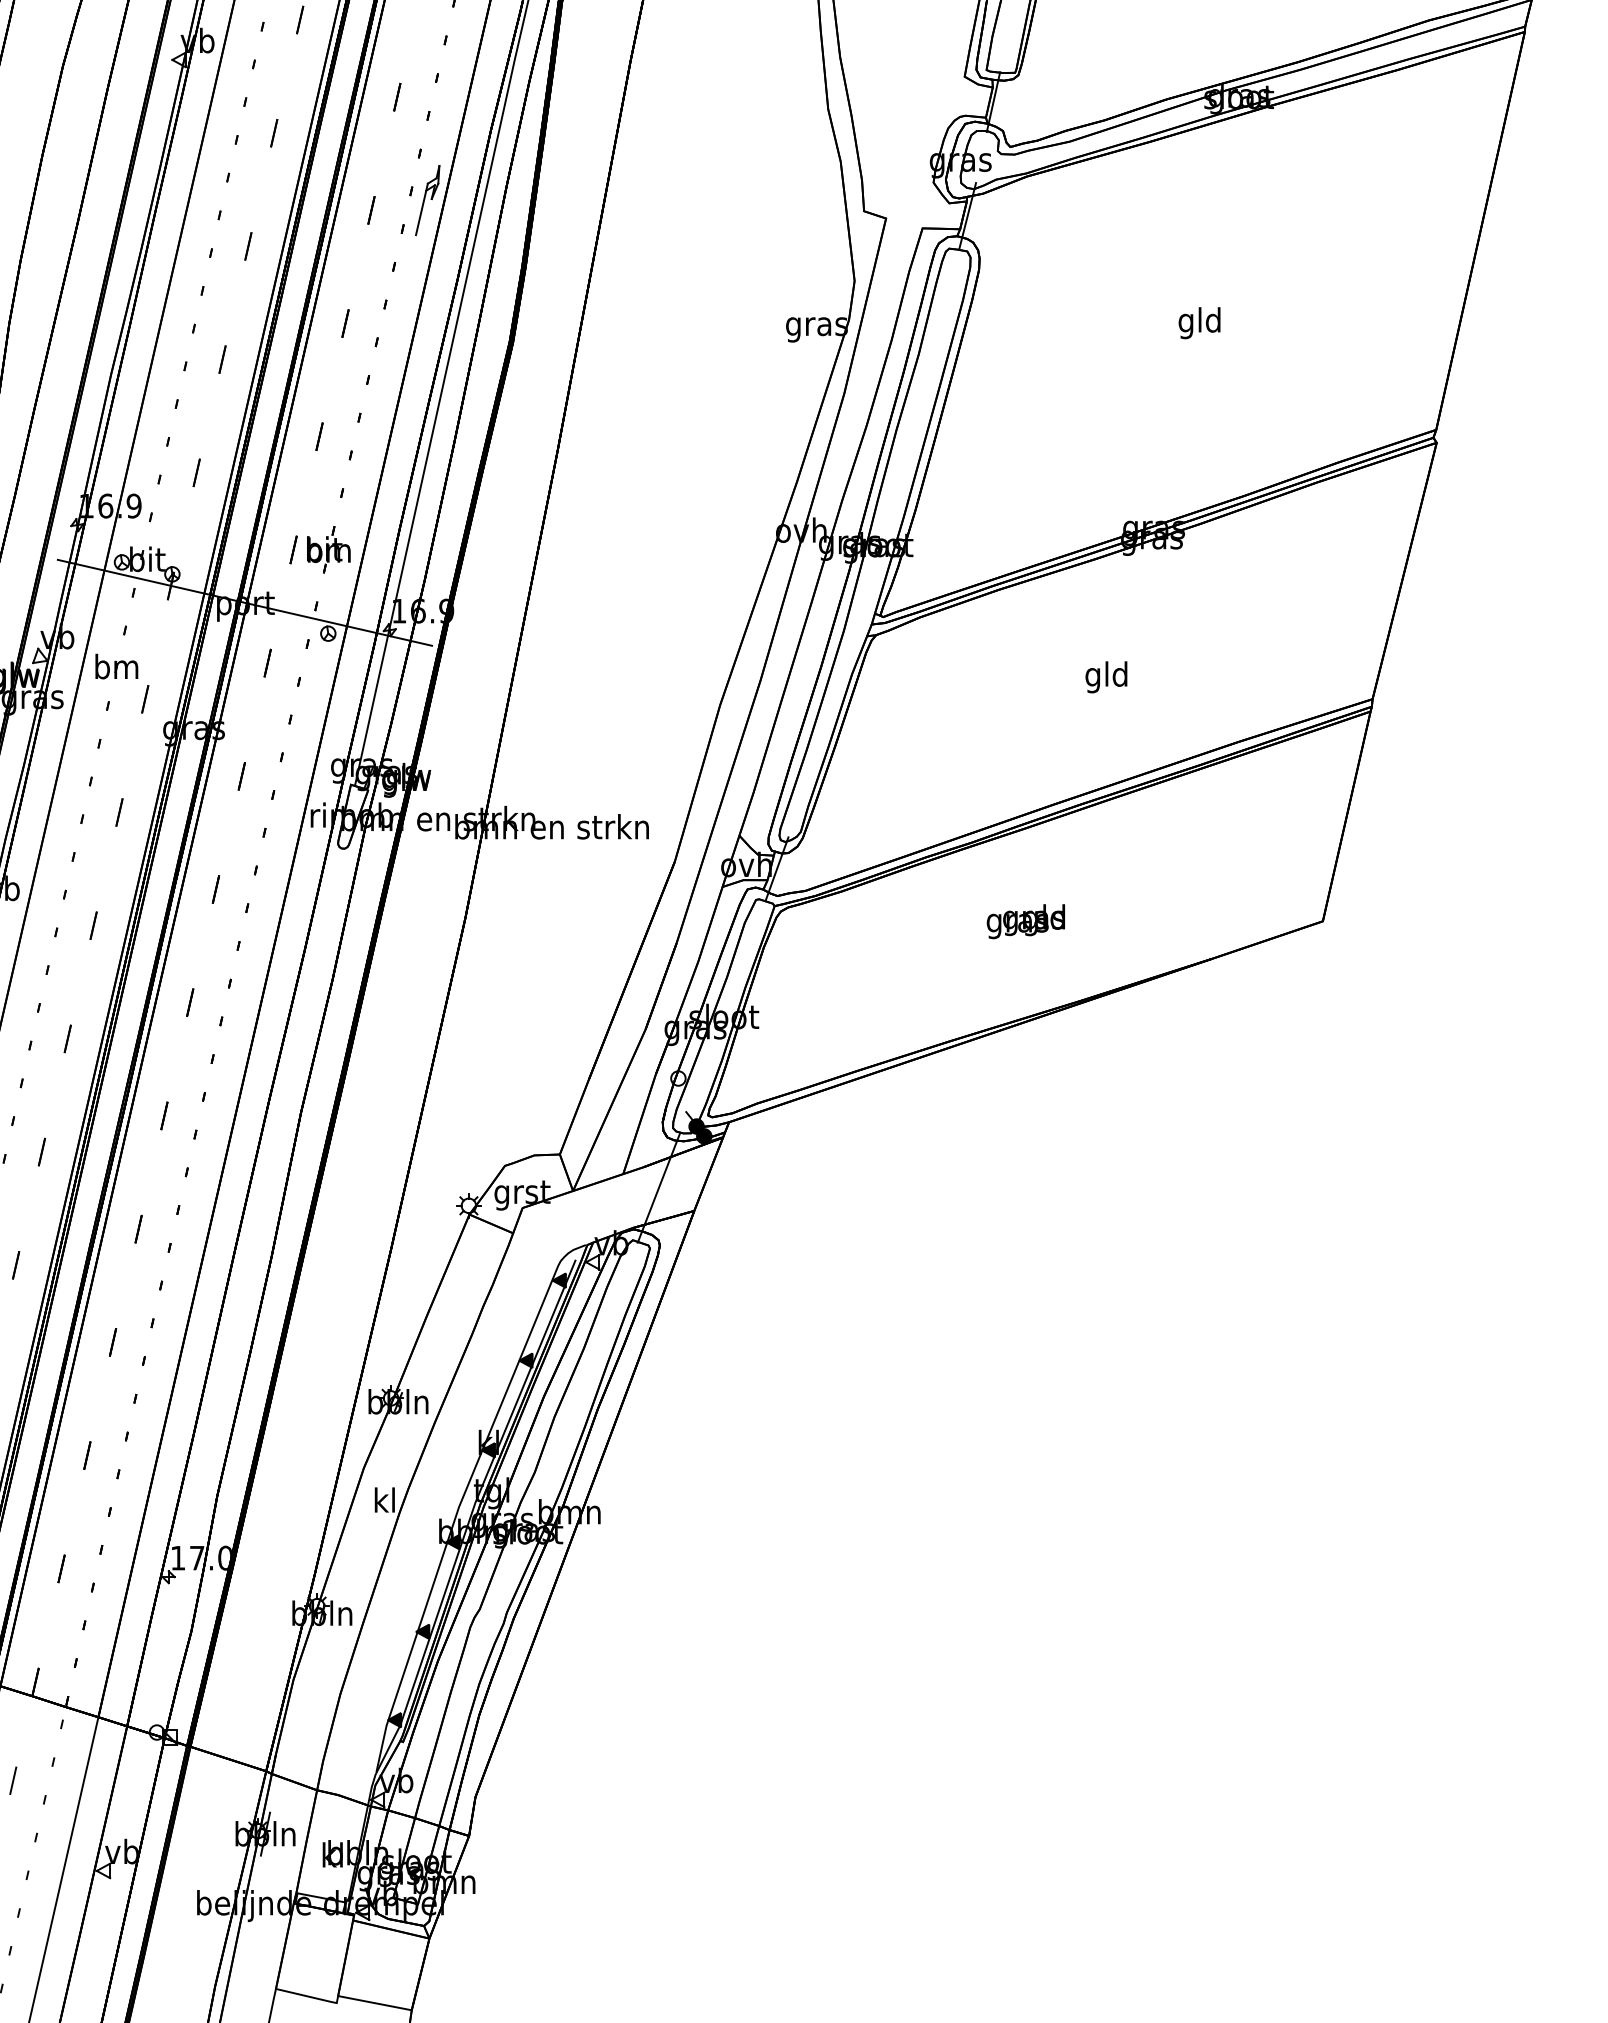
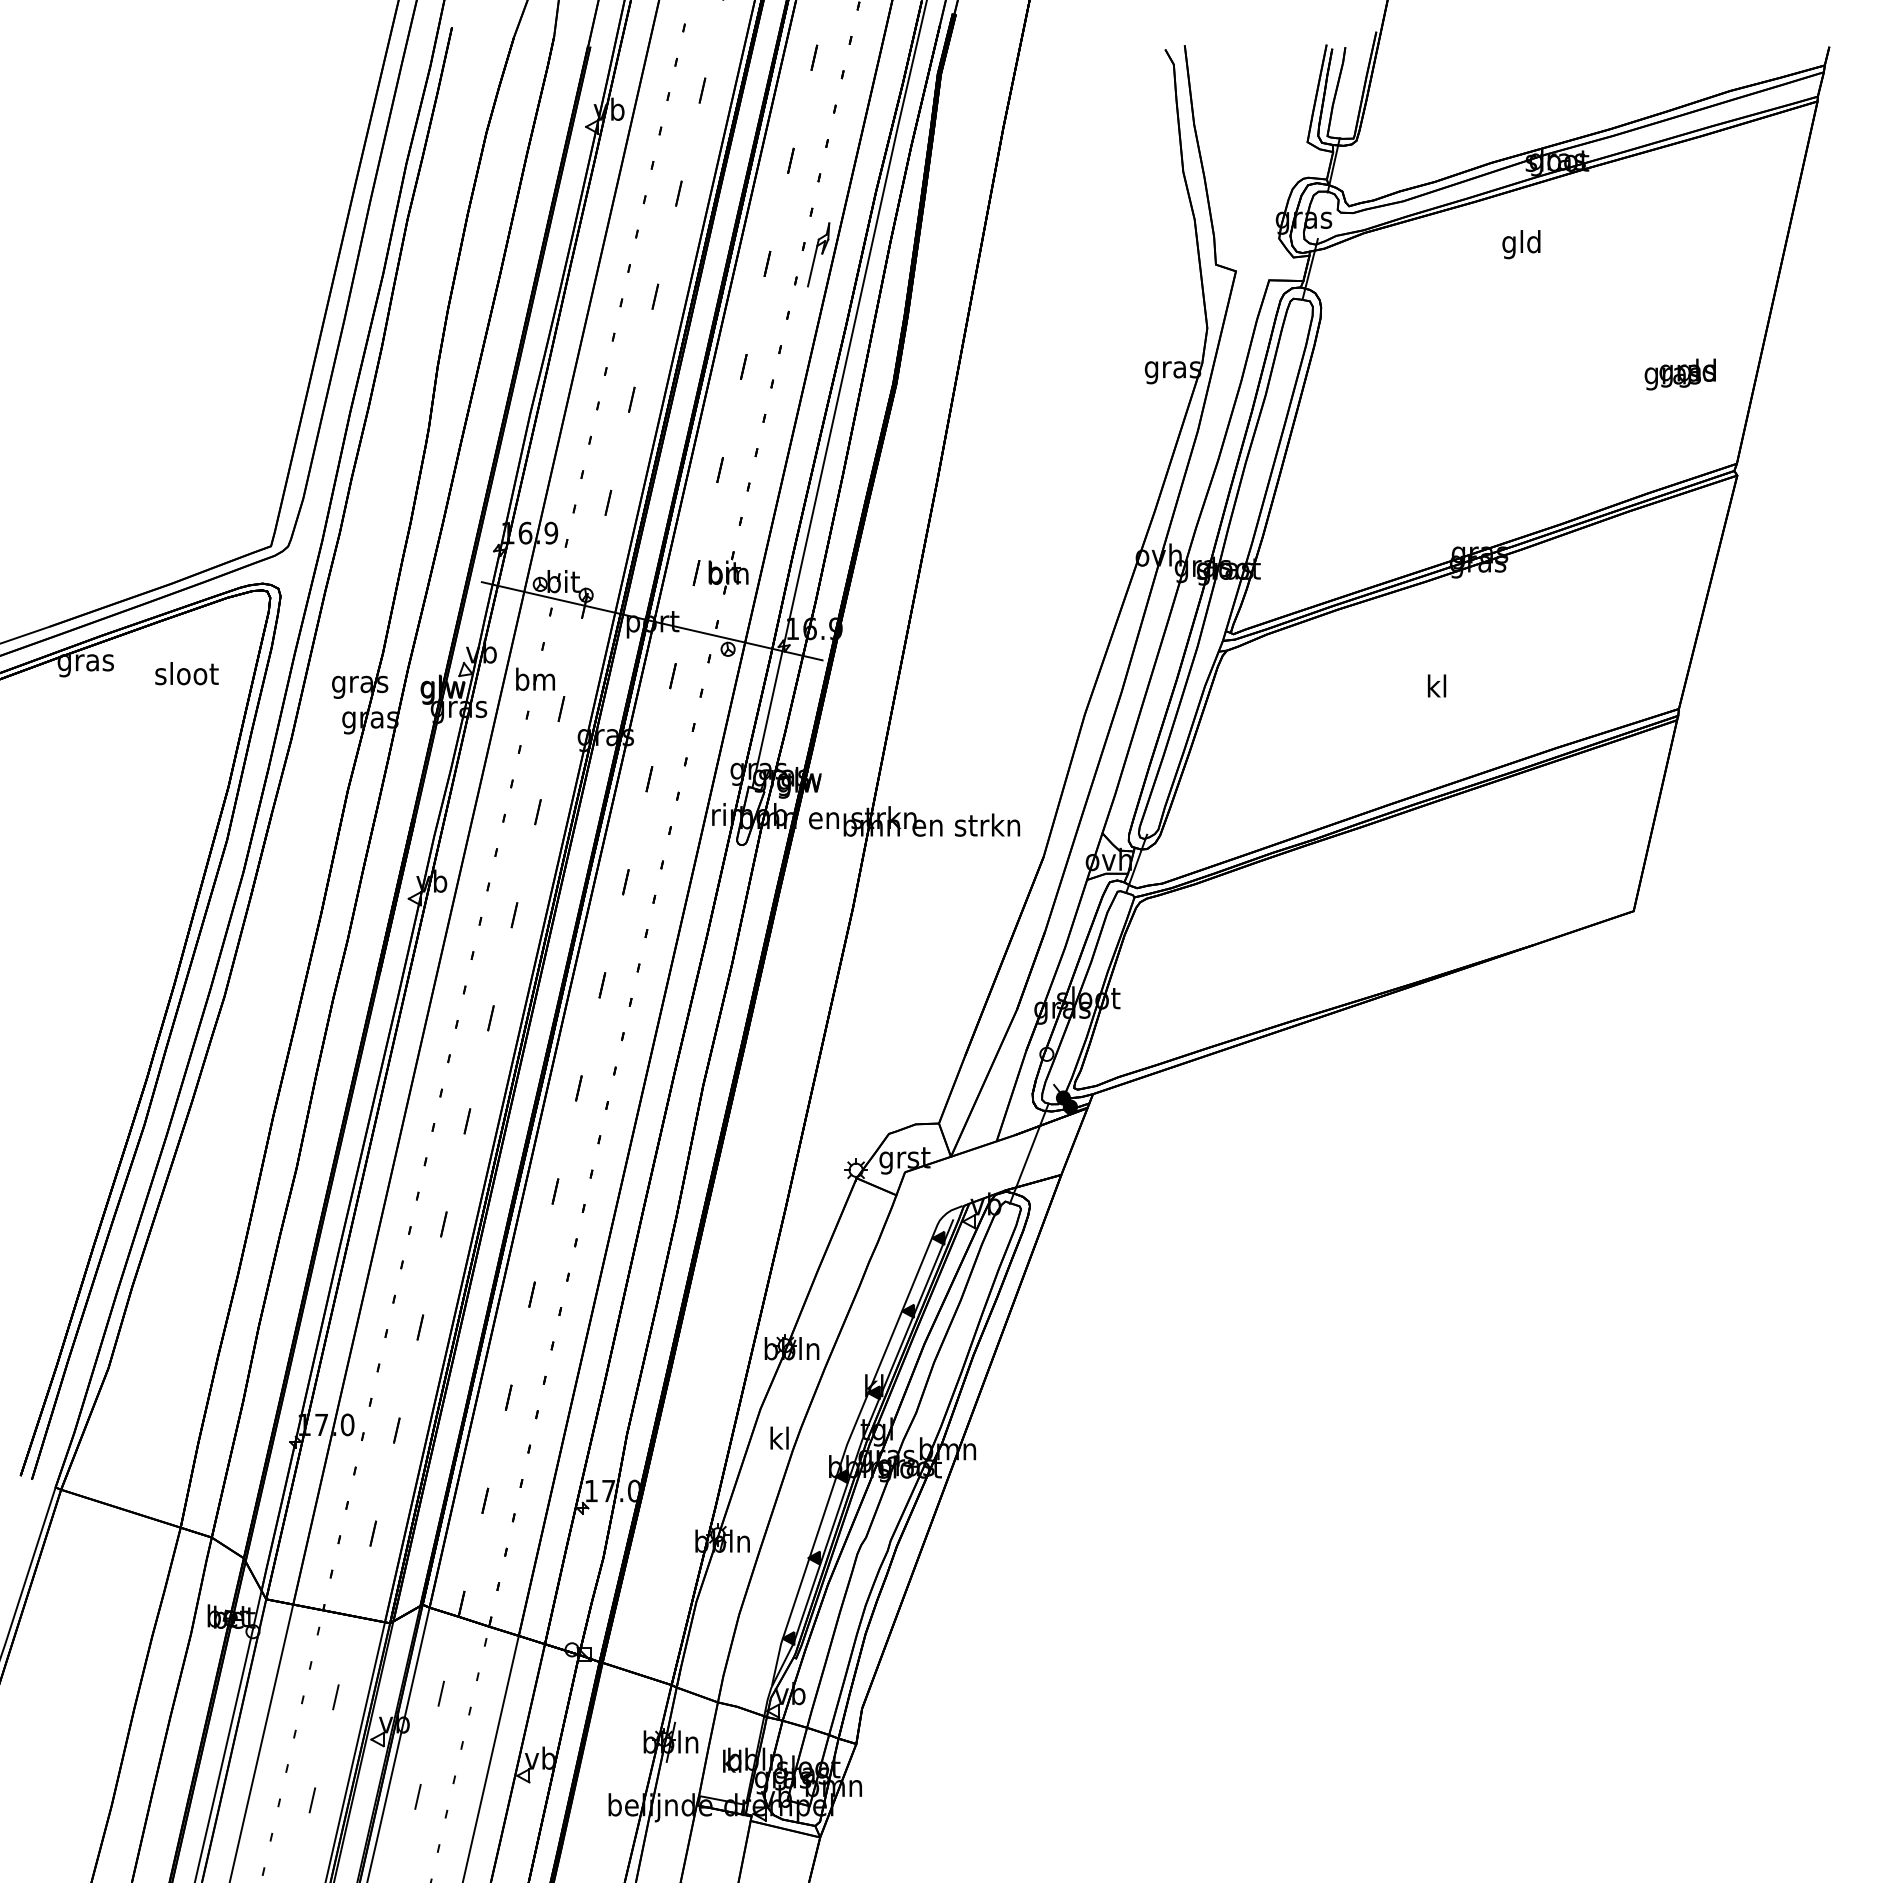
text: (1199, 323) -> (1521, 244), moved
text: (1106, 676) -> (1436, 688), gld -> kl
text: (1025, 921) -> (1679, 374), moved

